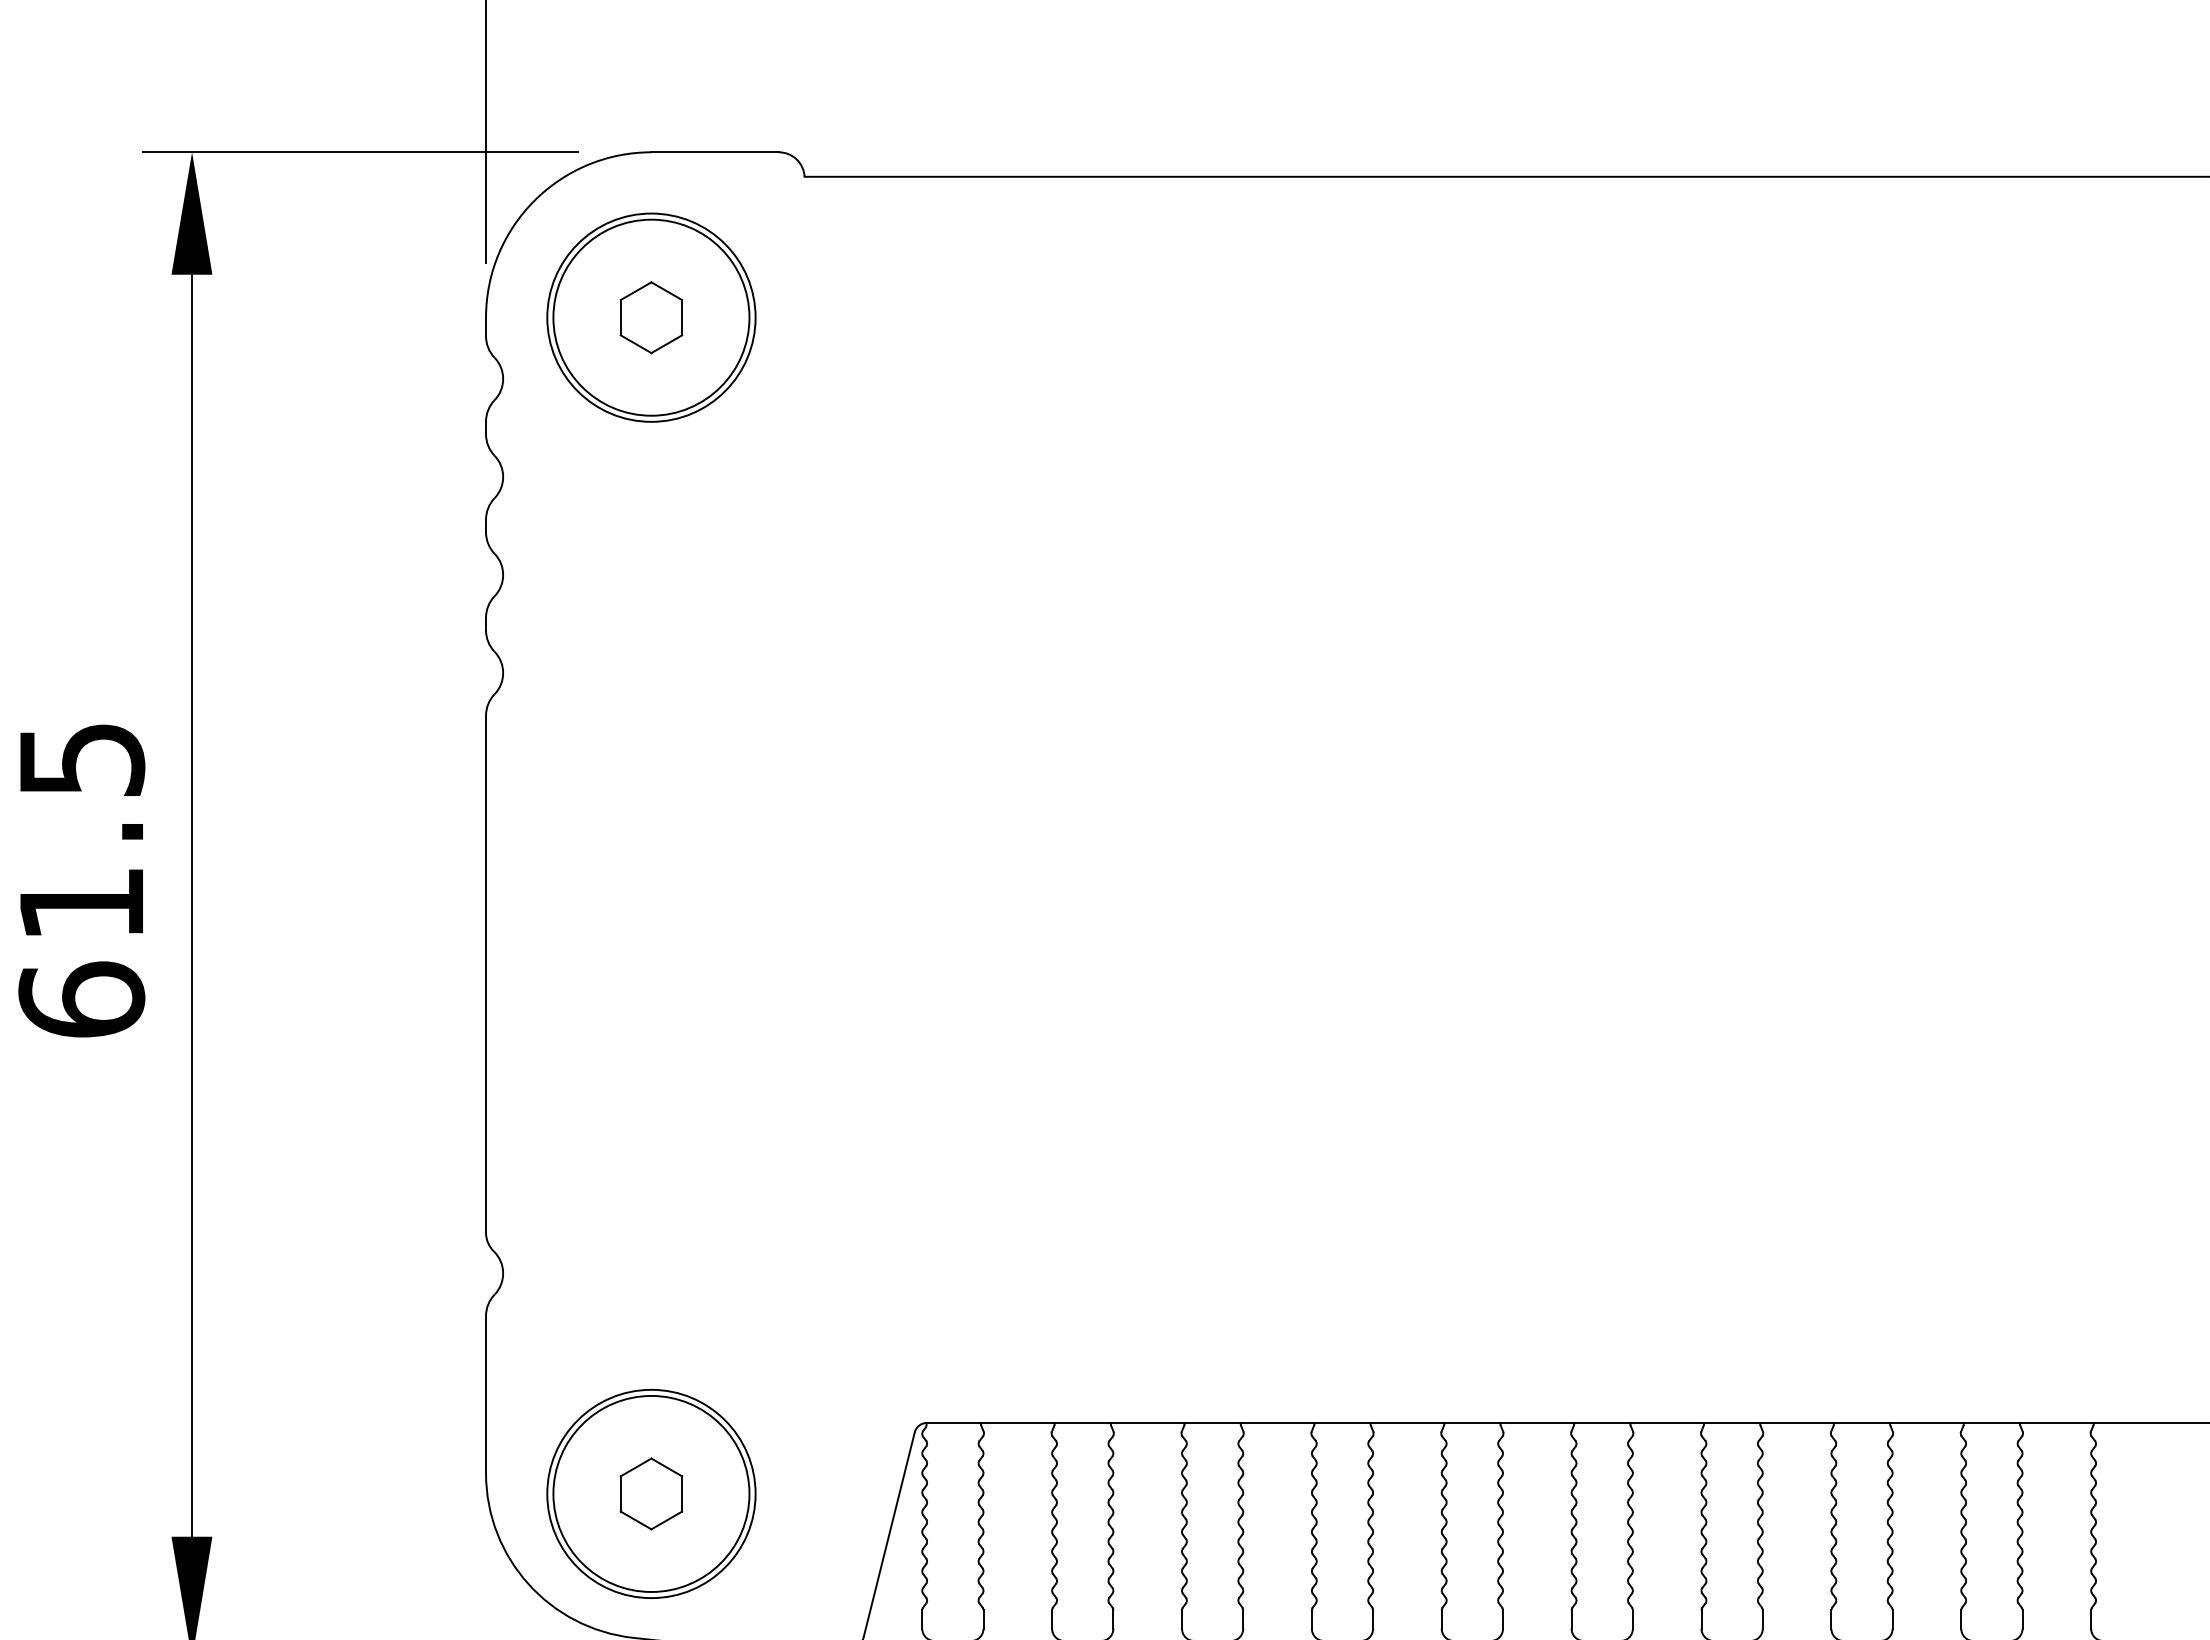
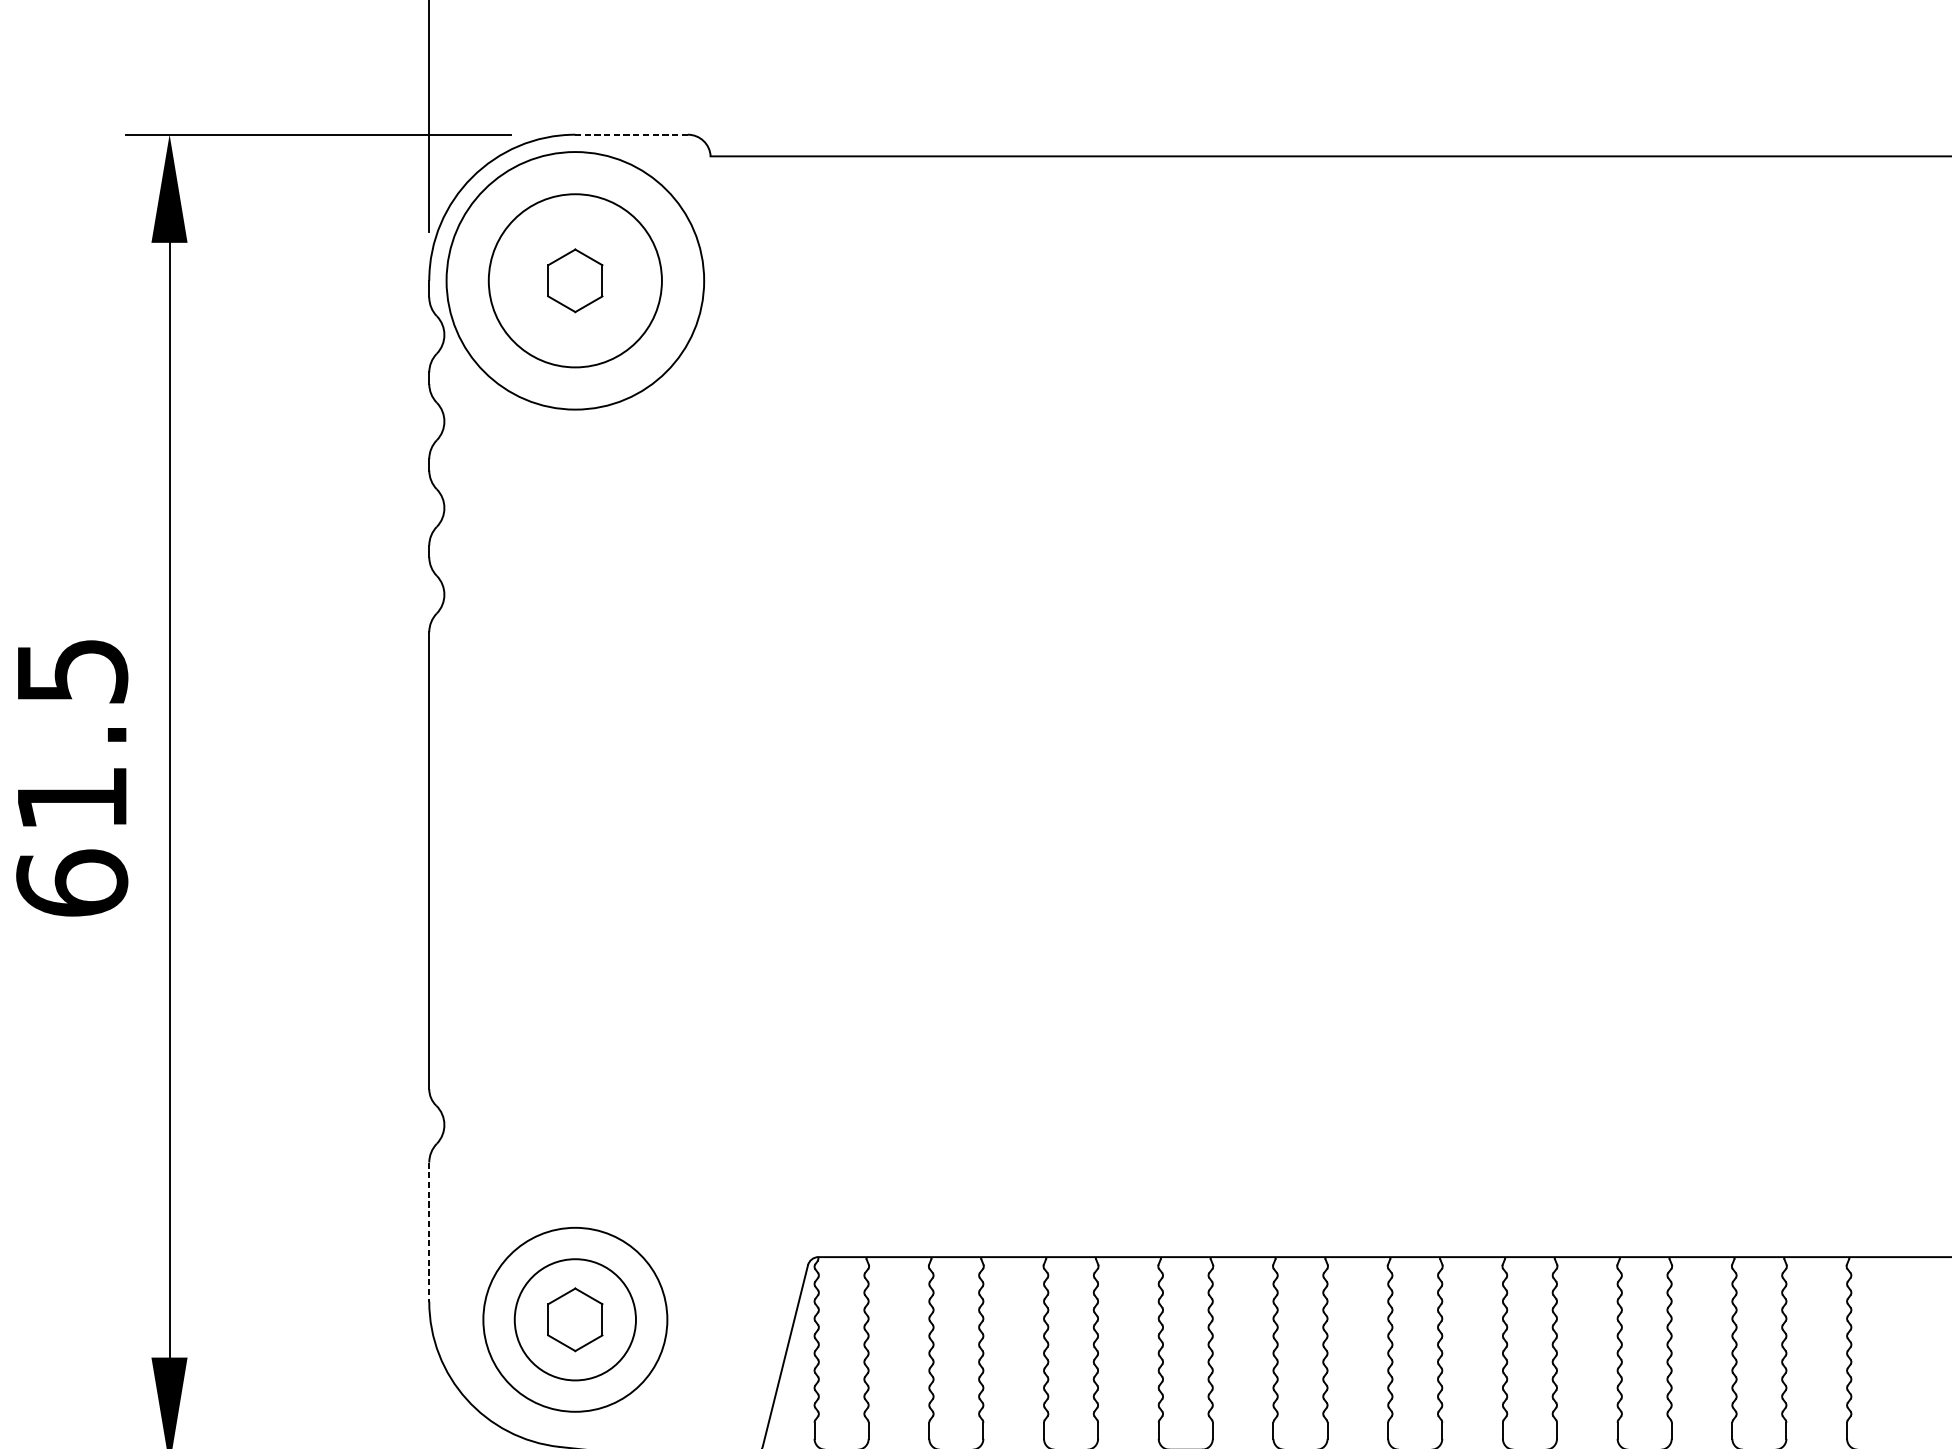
line: (715, 152) -> (631, 134), solid -> dashed
circle: (651, 317) -> (575, 280), size x1.4
line: (486, 1394) -> (429, 1231), solid -> dashed
circle: (651, 1493) -> (575, 1319), size x0.7

